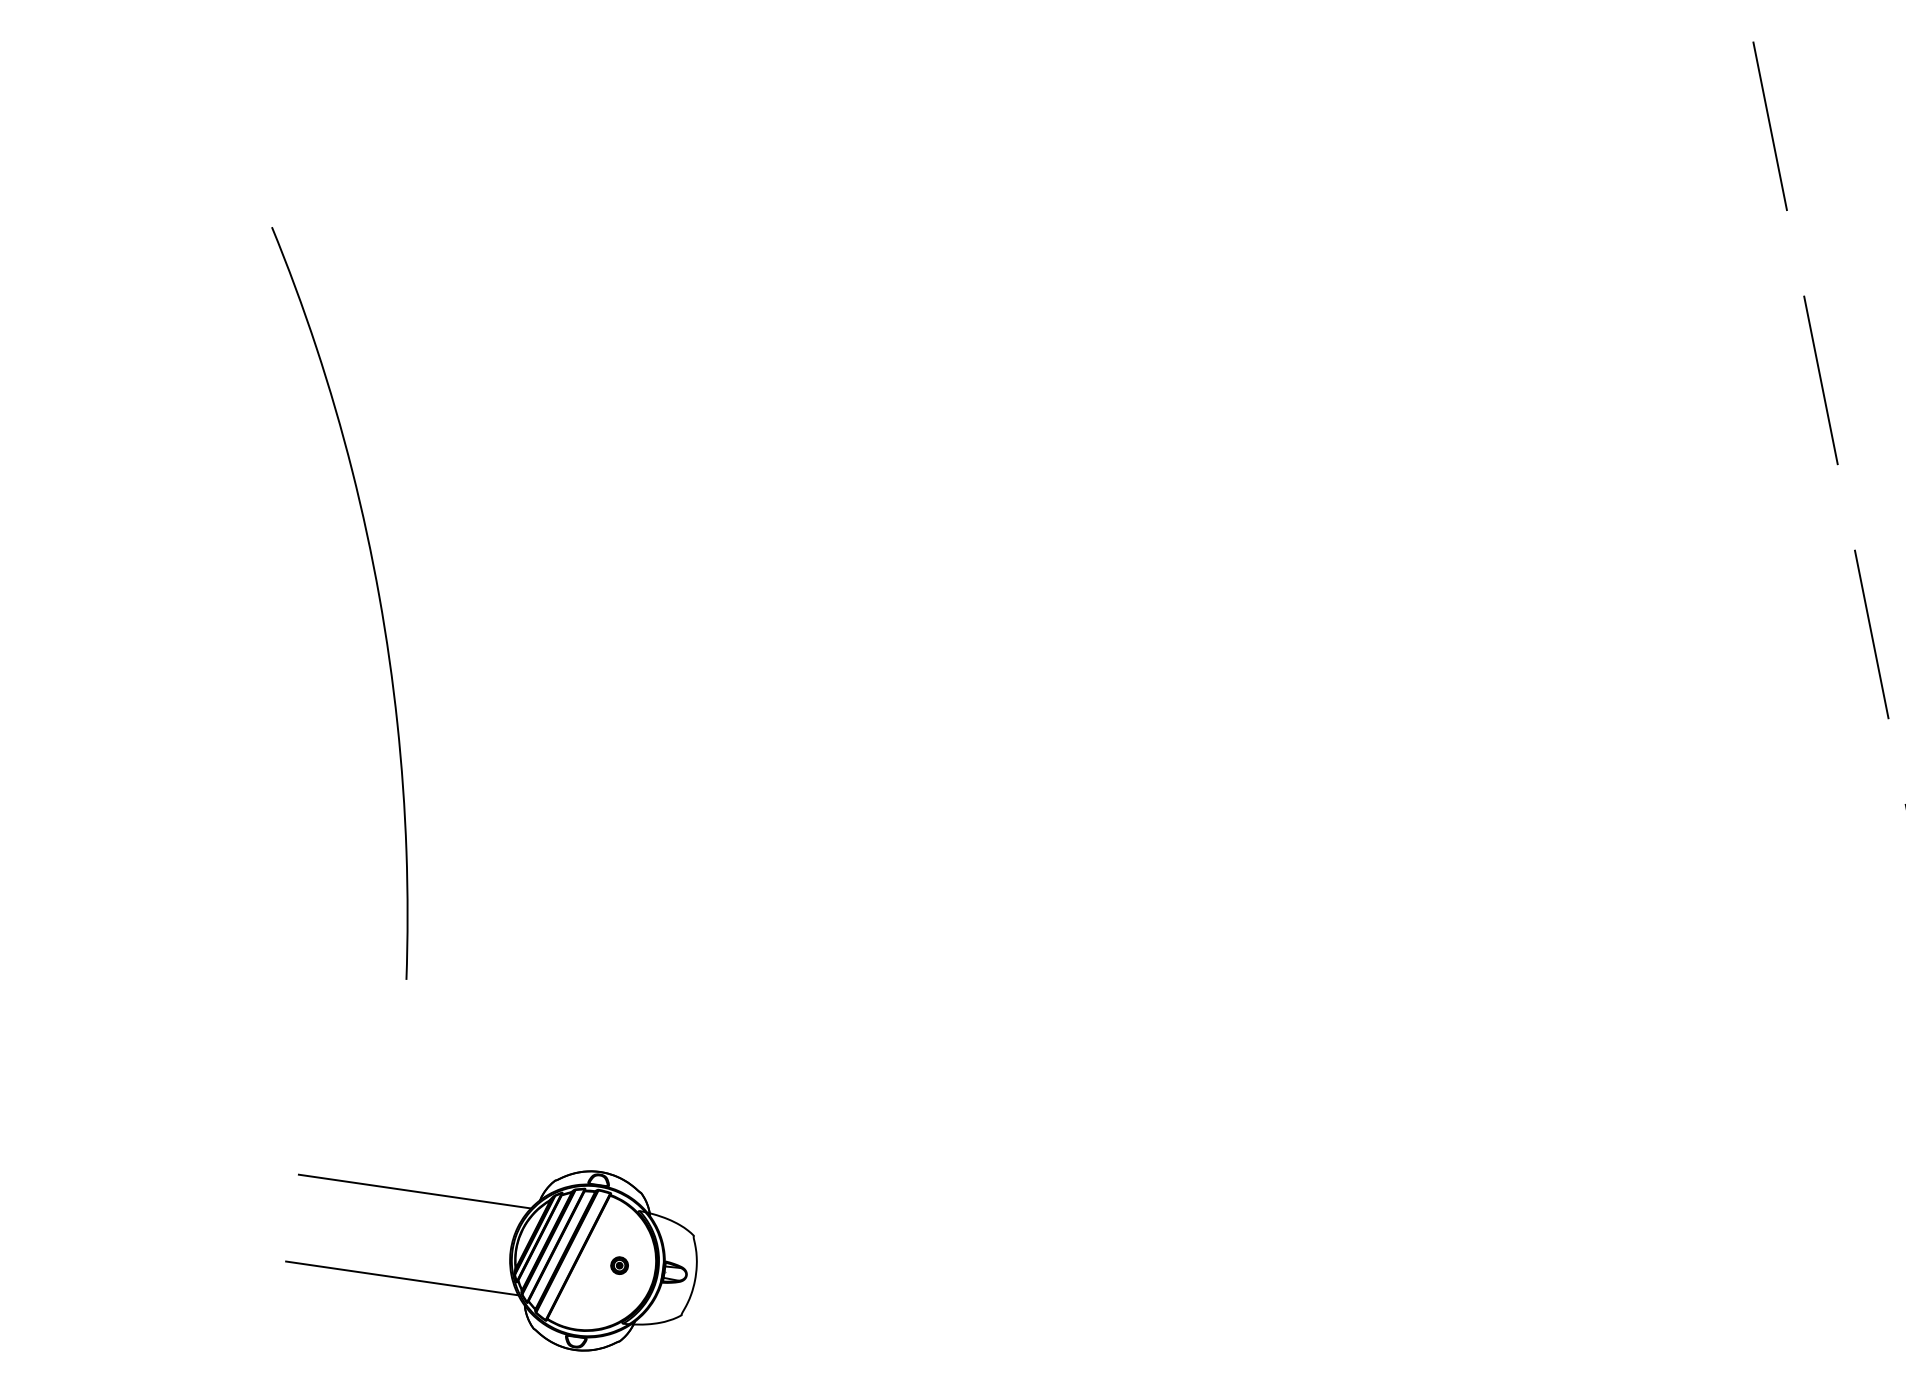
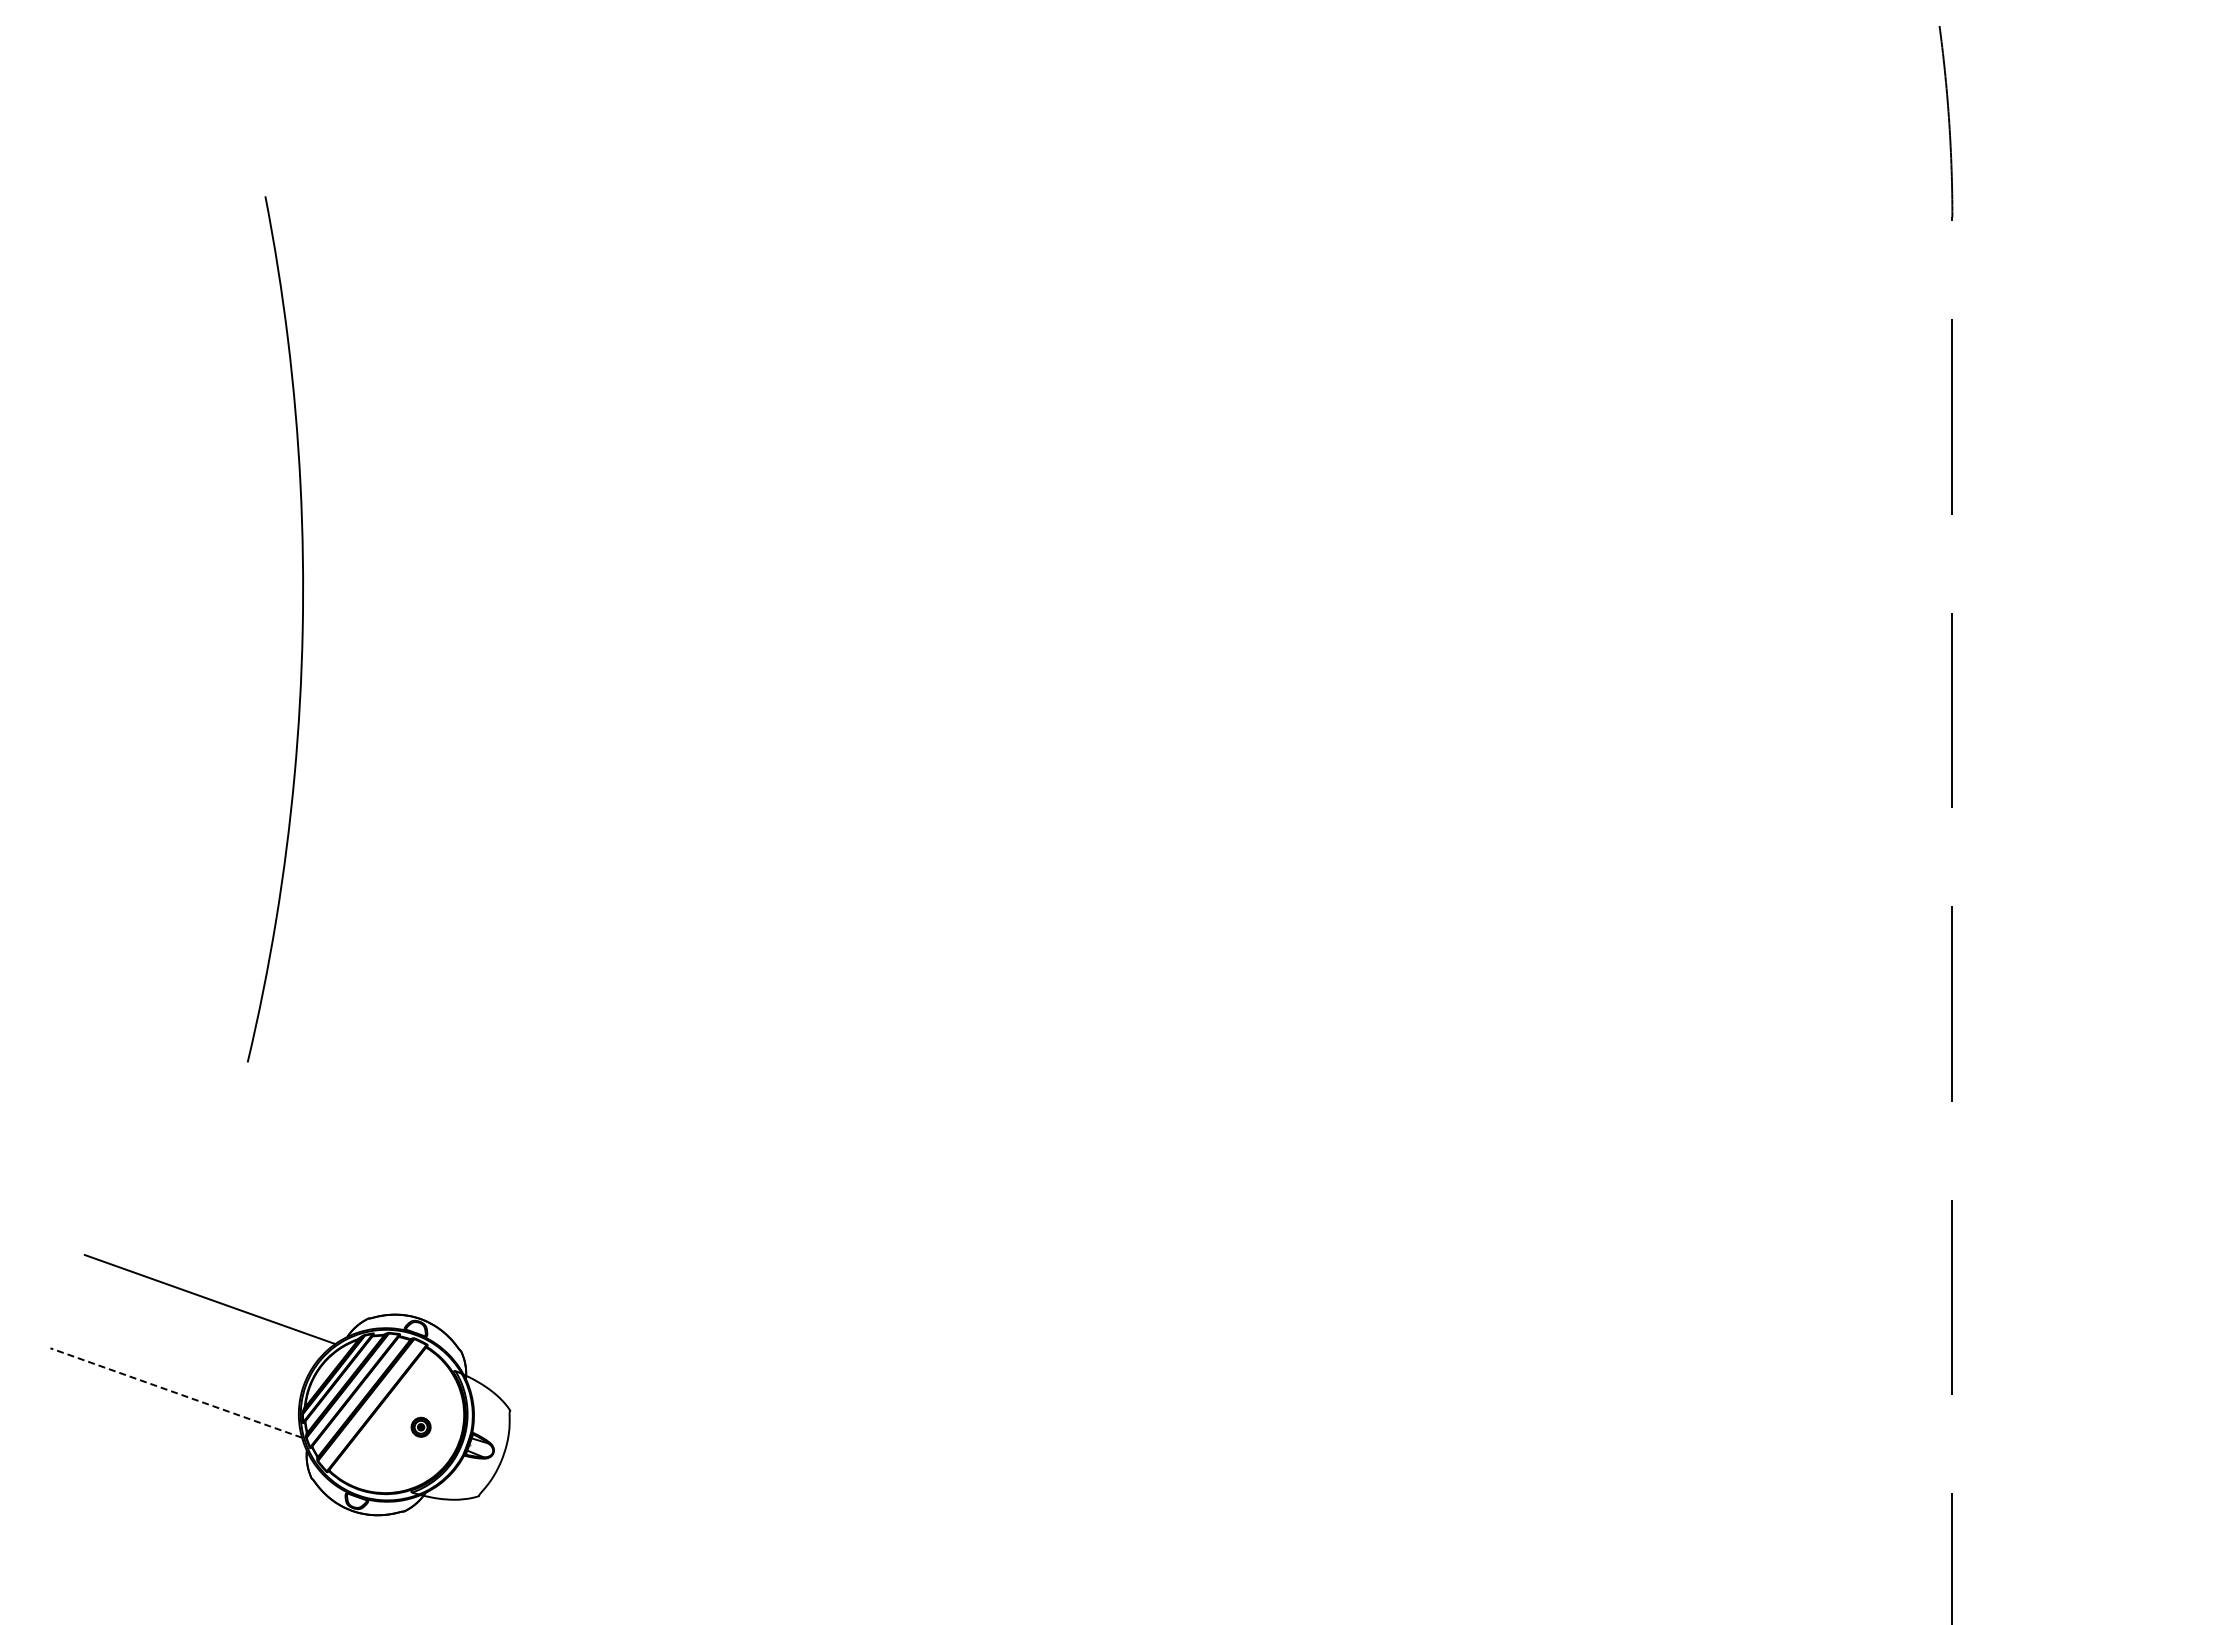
line: (402, 1278) -> (176, 1393), solid -> dashed

